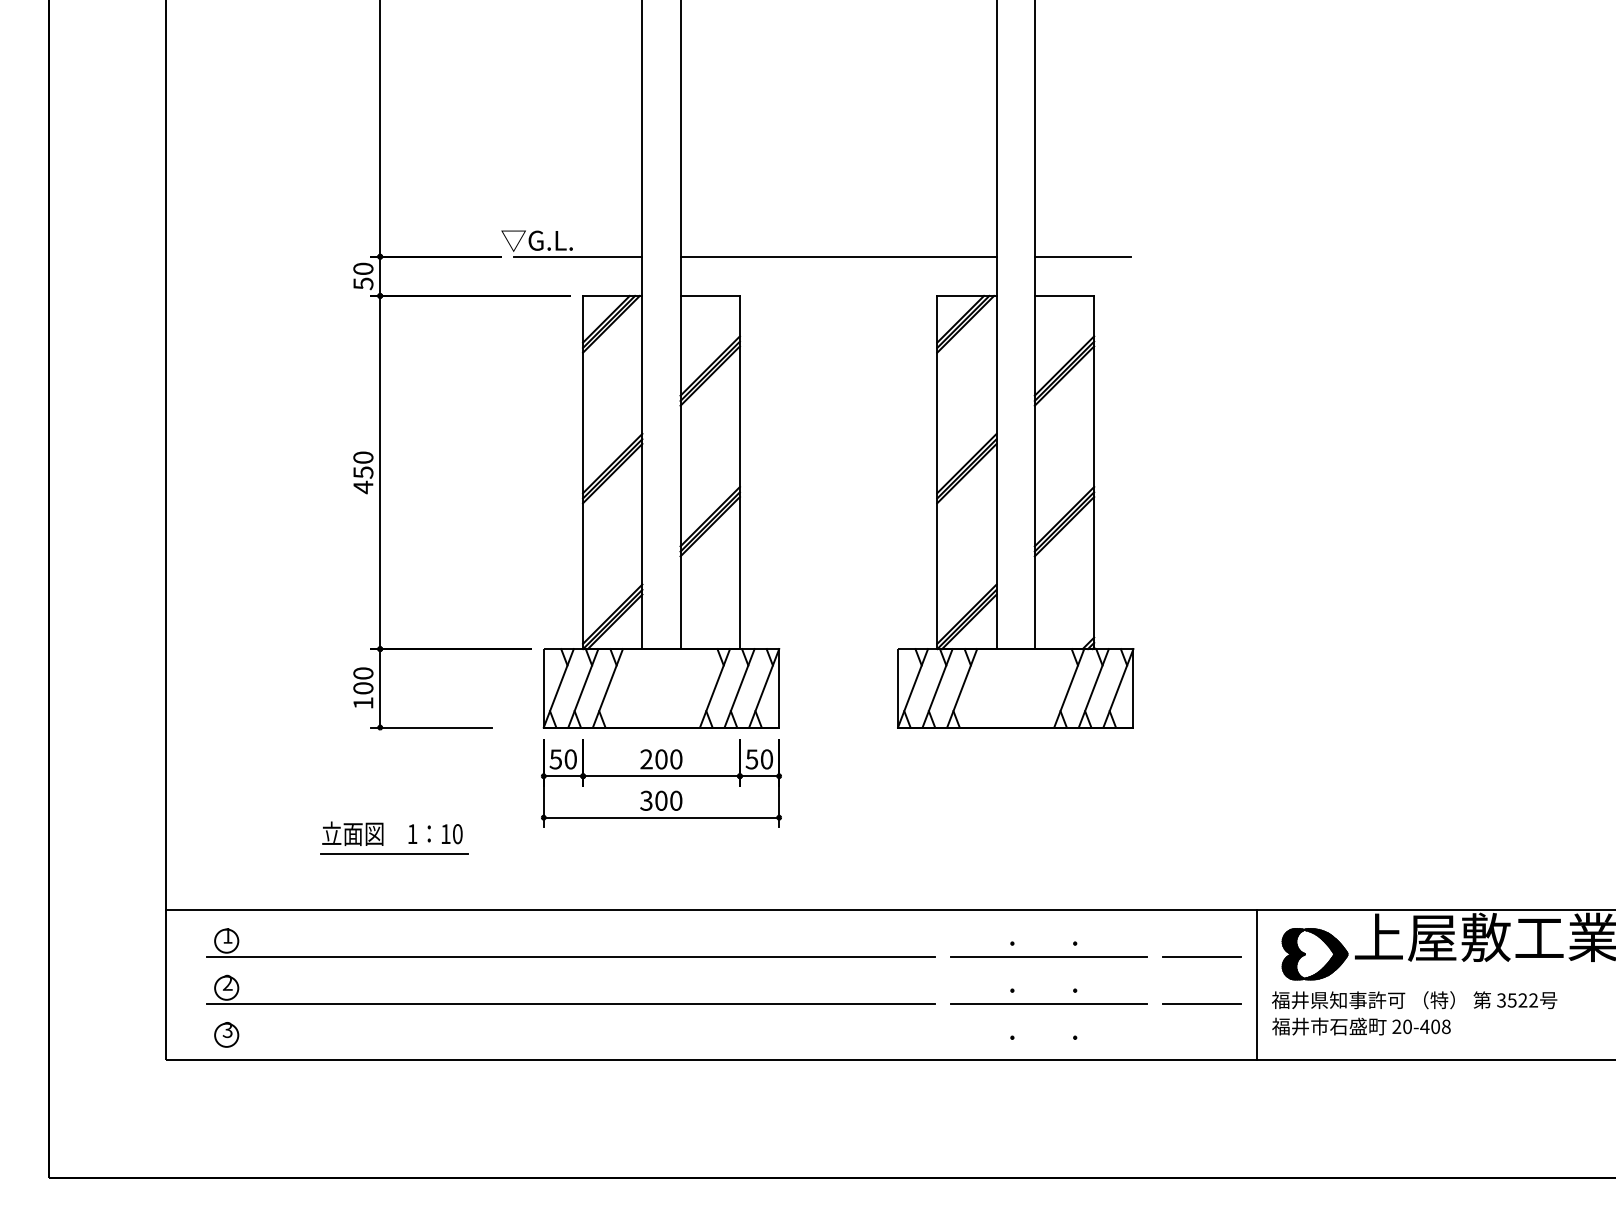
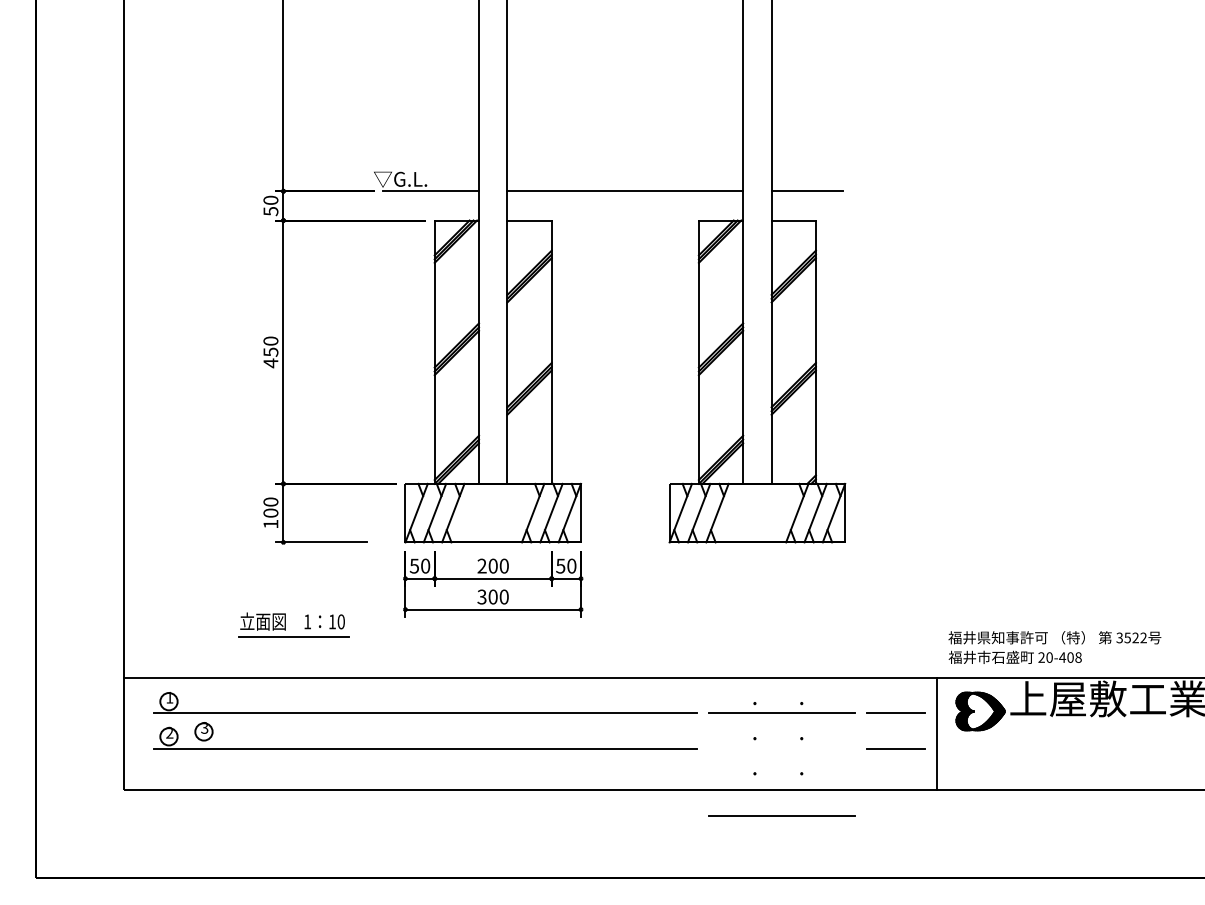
line: (1048, 1003) -> (781, 815), moved
text: (1414, 1013) -> (1054, 647), moved
part: (226, 1034) -> (203, 731), moved

